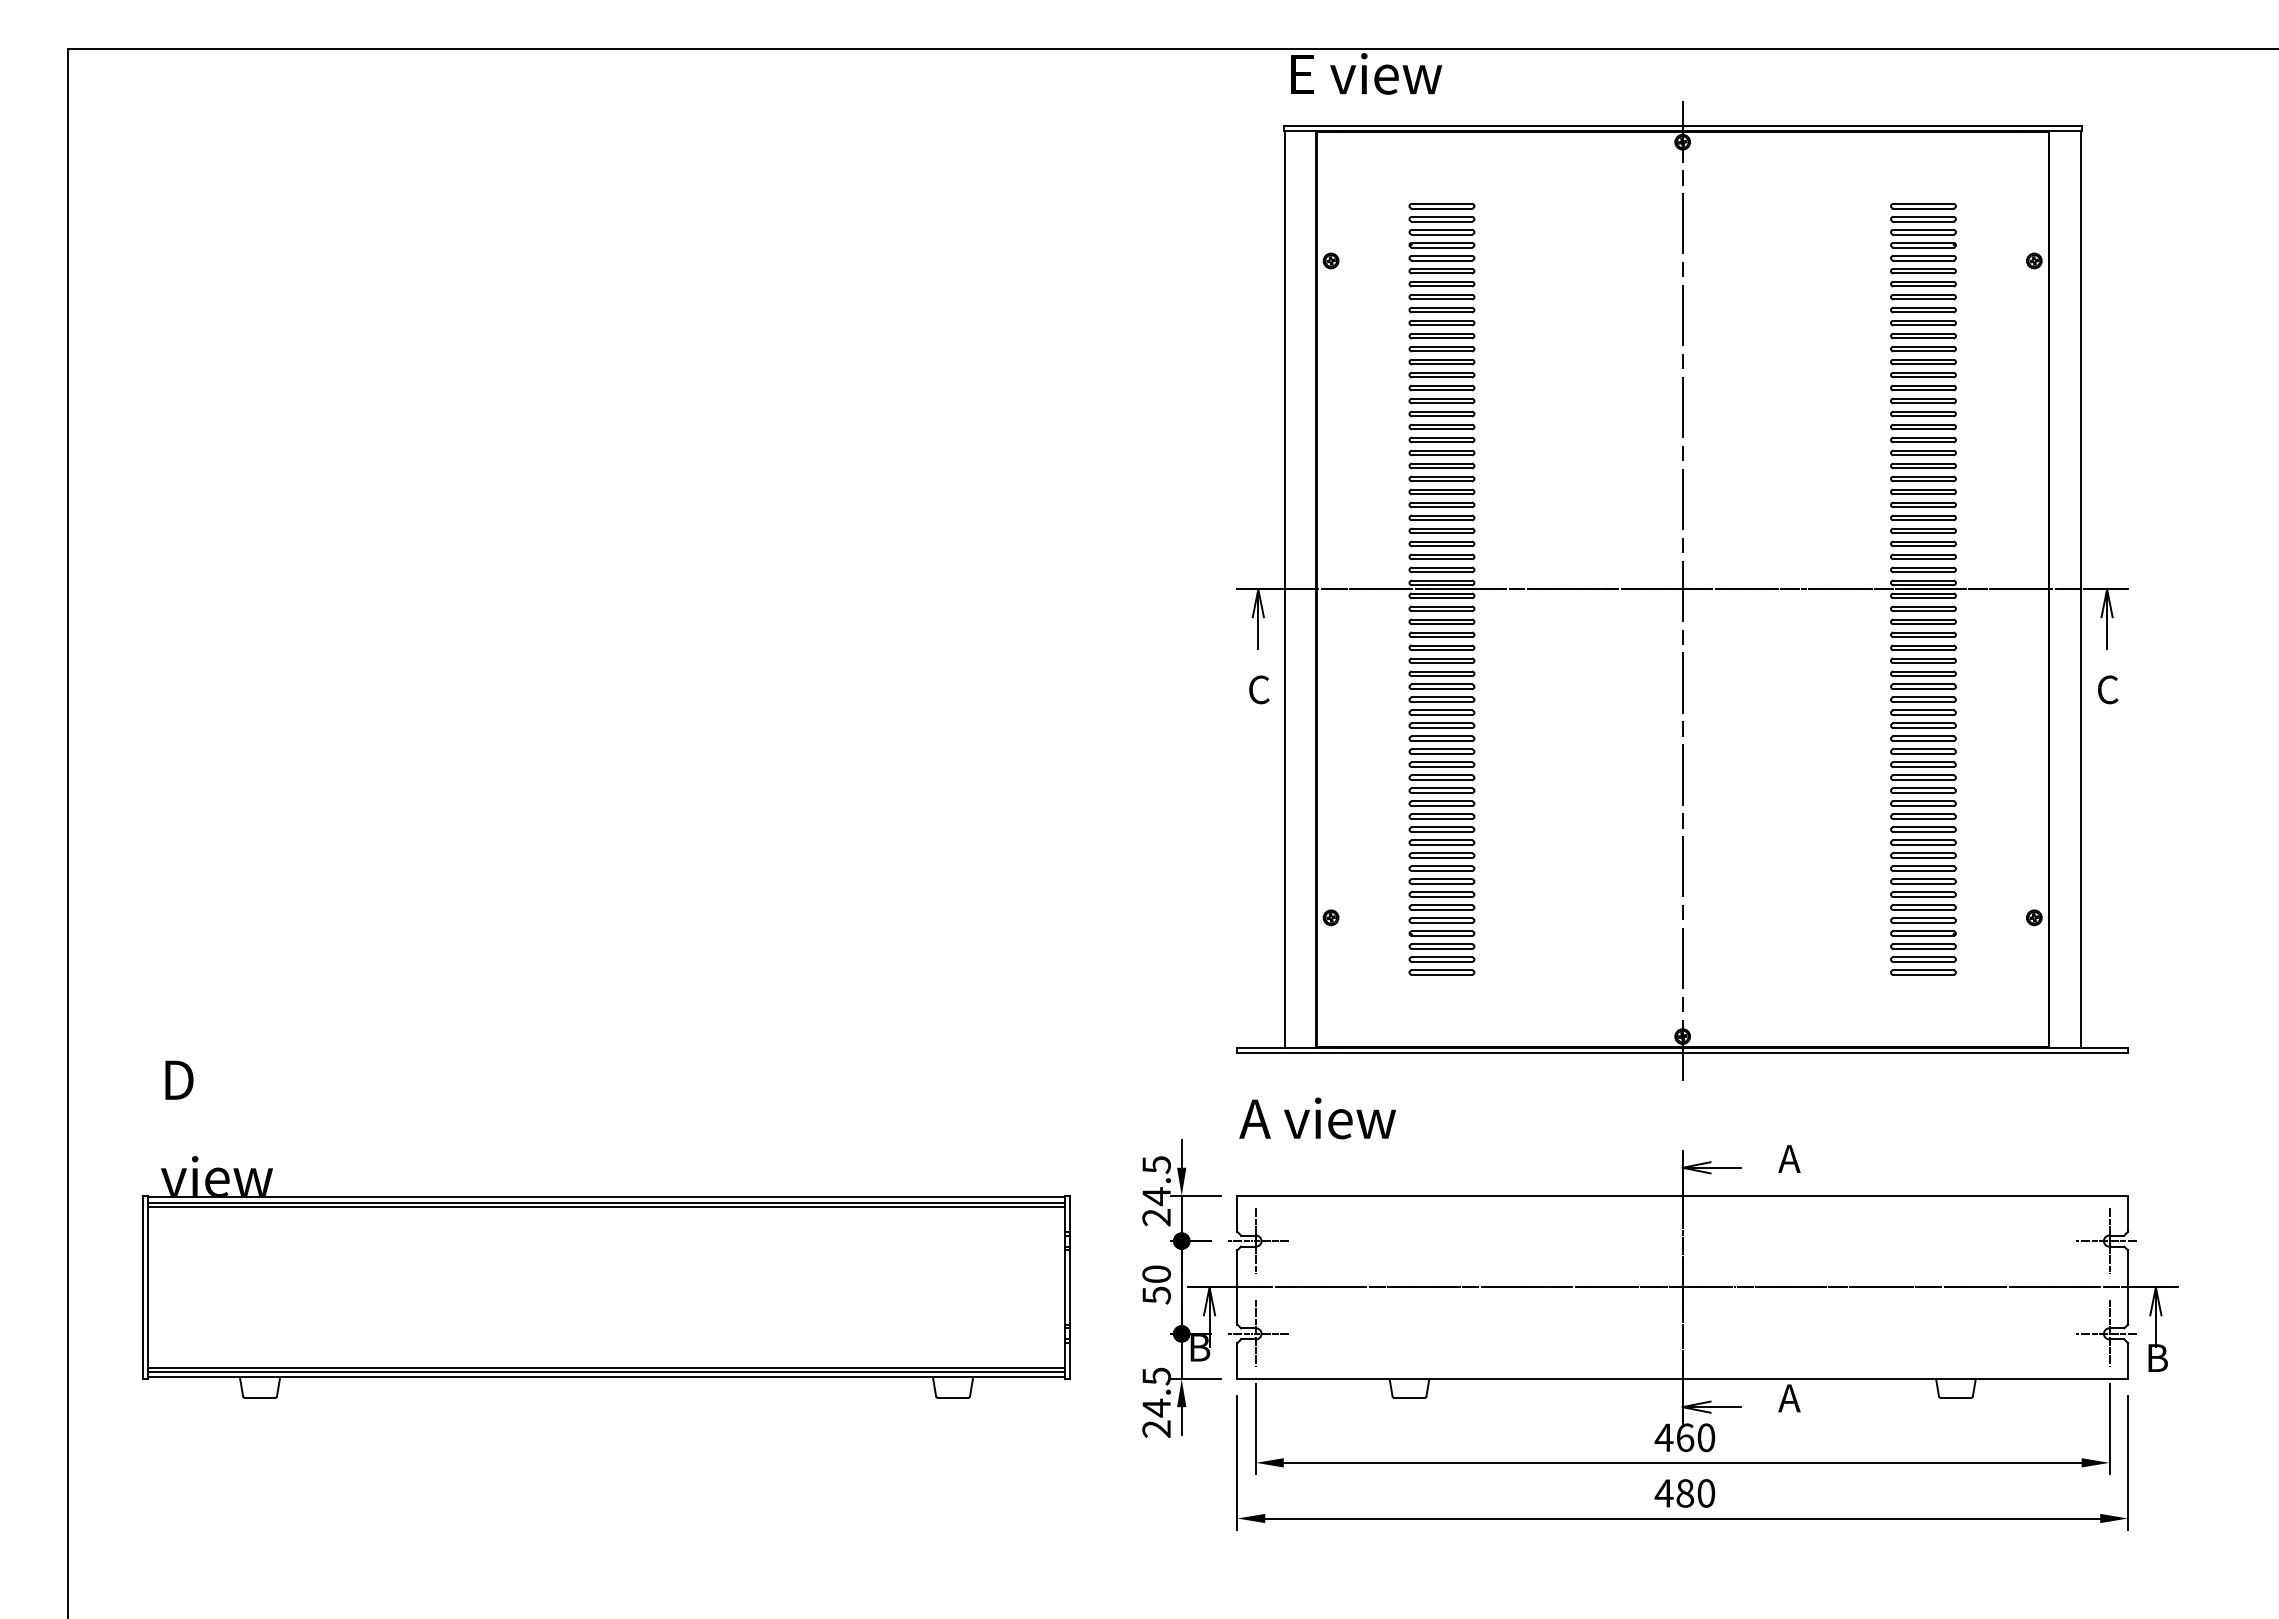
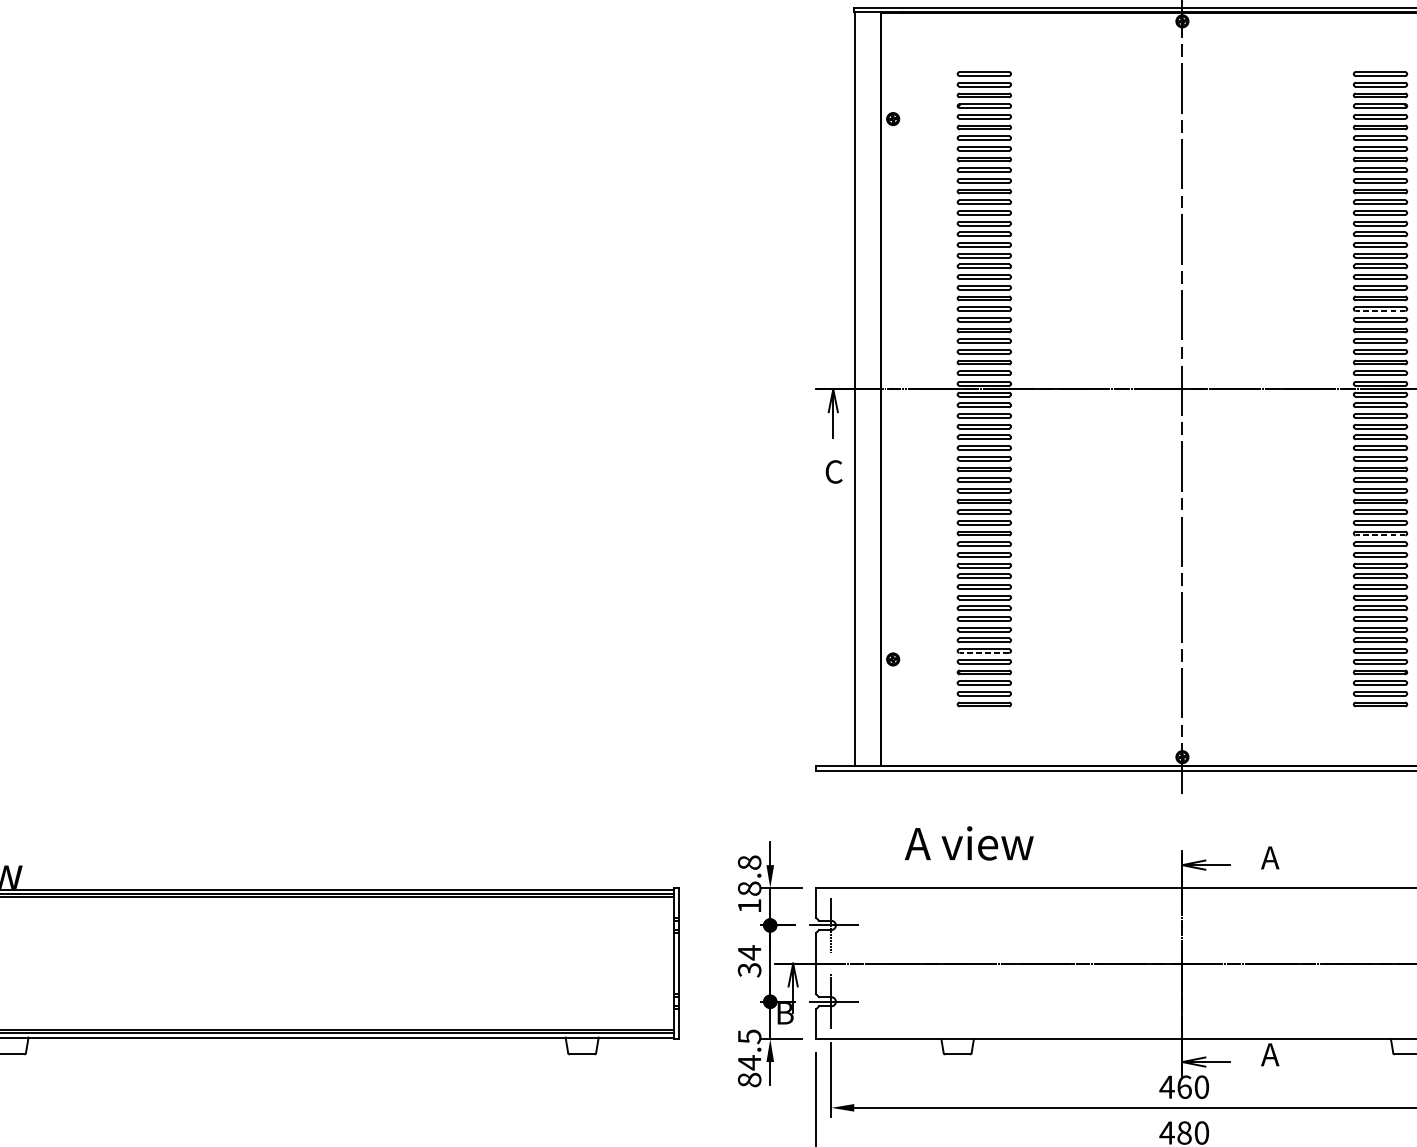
line: (1922, 494) -> (1379, 311), solid -> dashed
line: (1922, 767) -> (1379, 535), solid -> dashed
line: (1441, 909) -> (983, 652), solid -> dashed
text: (1317, 1118) -> (969, 843), moved
text: (1156, 1191) -> (749, 884), 24.5 -> 18.8
text: (1156, 1284) -> (749, 961), 50 -> 34
text: (1156, 1428) -> (749, 1079), 24.5 -> 84.5

